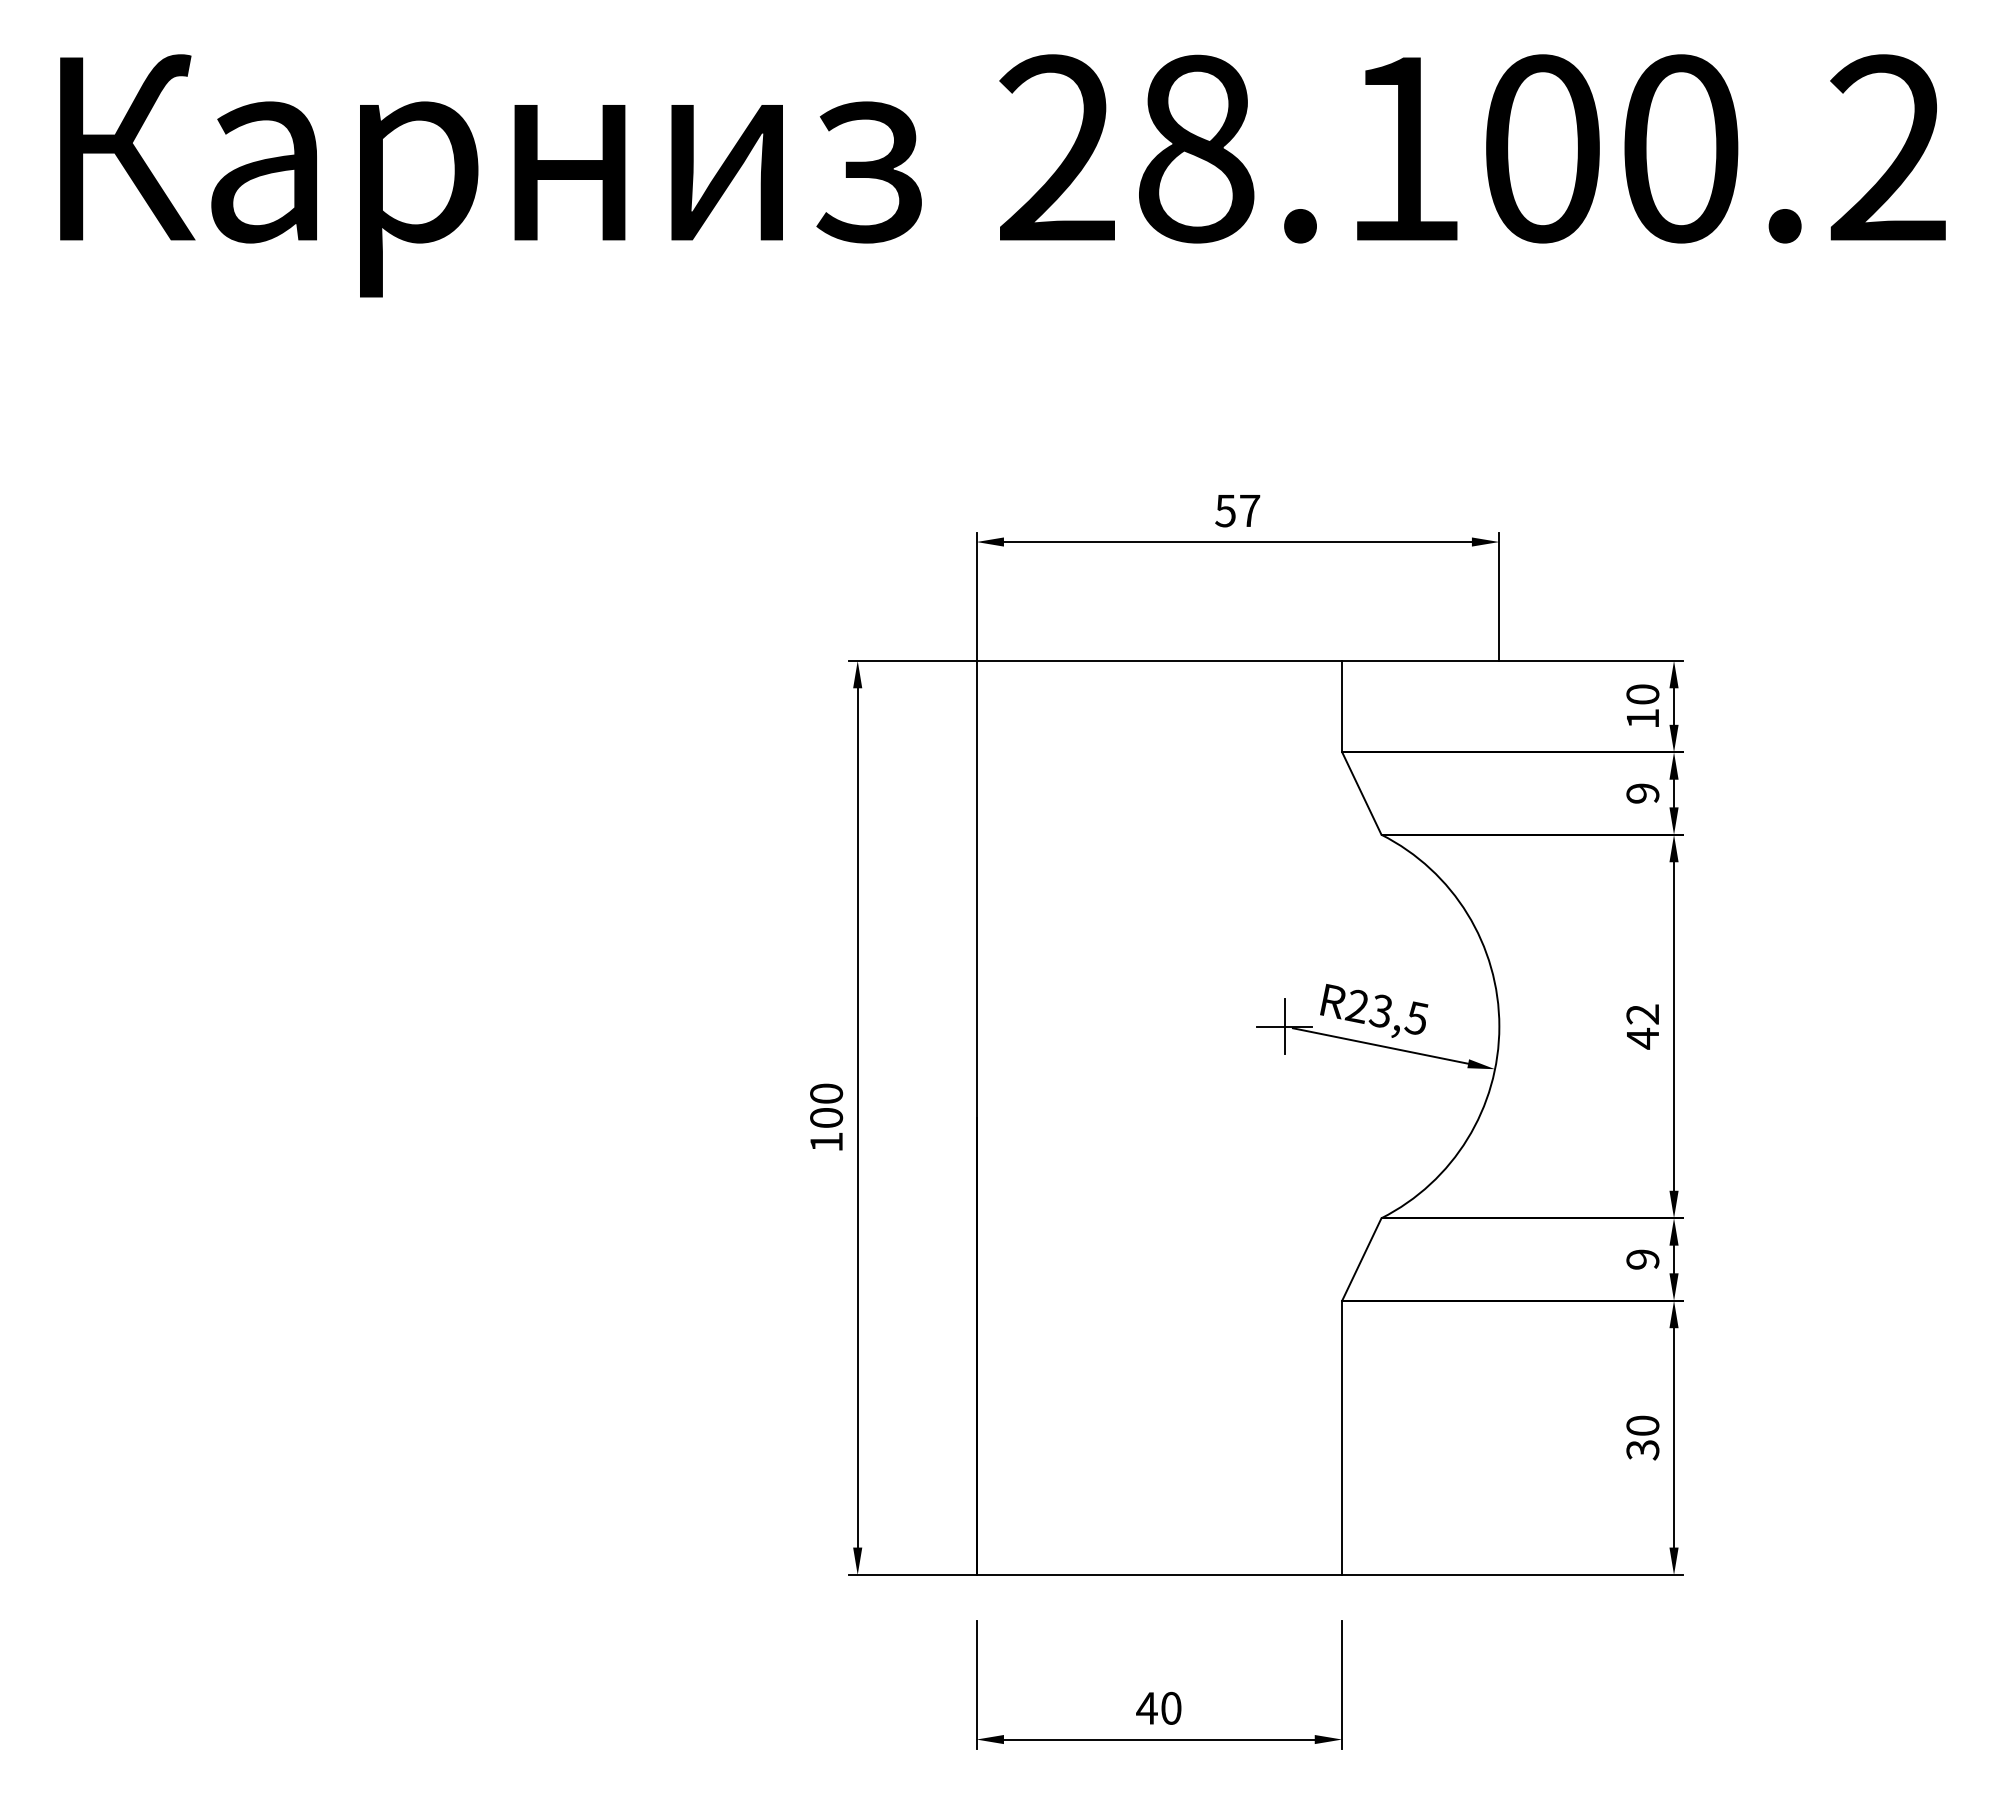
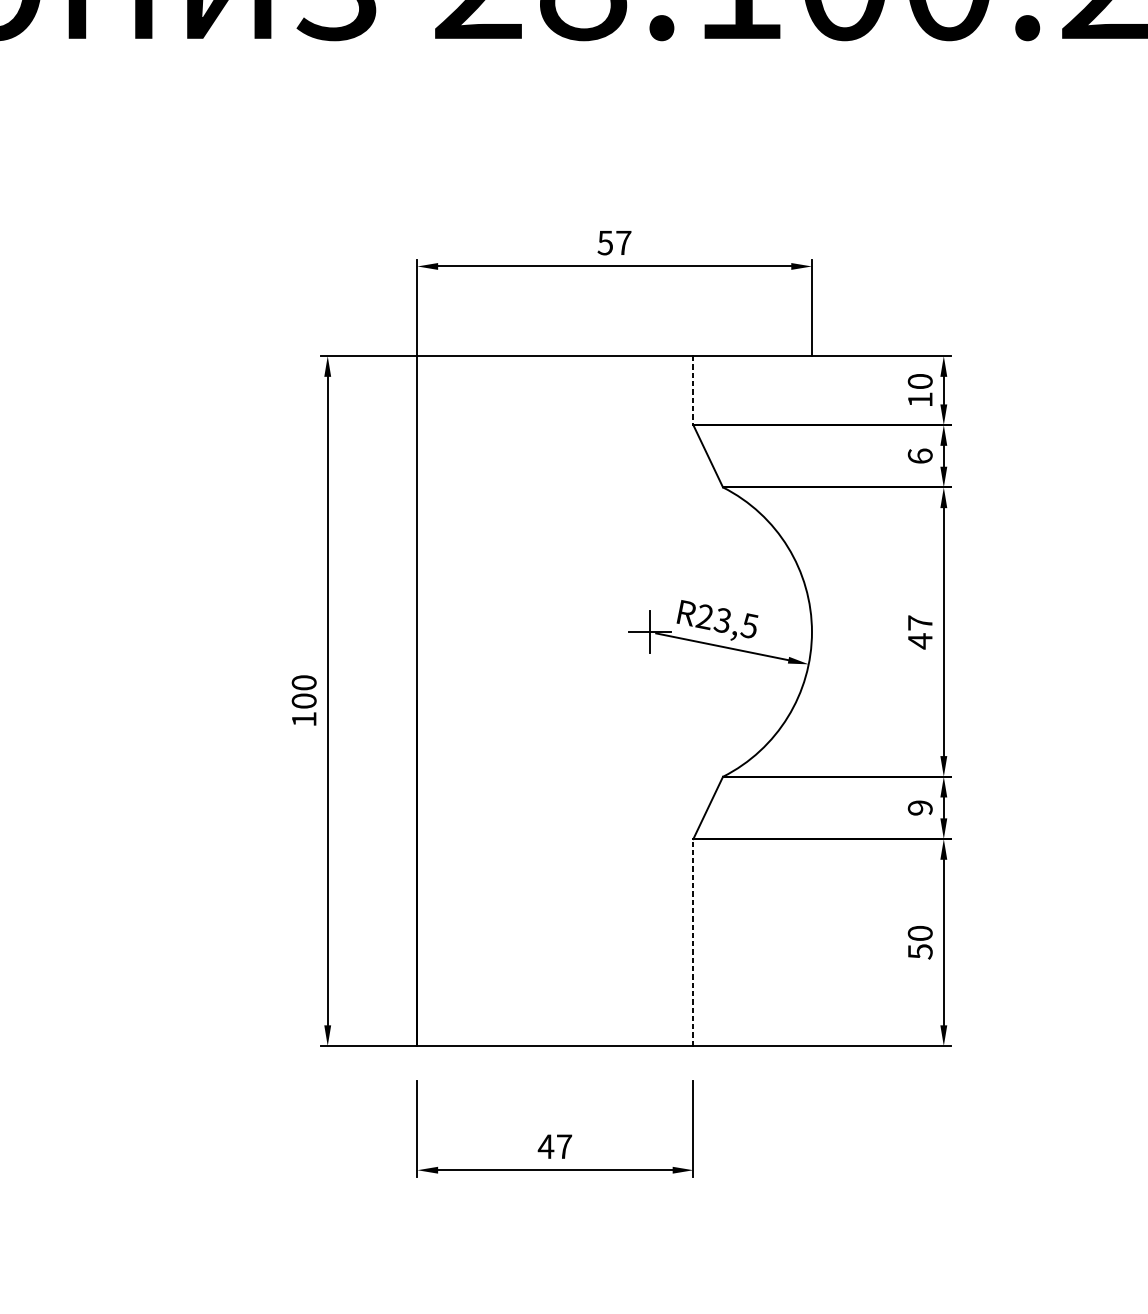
line: (1342, 706) -> (693, 390), solid -> dashed
text: (1642, 793) -> (920, 456), 9 -> 6
text: (1642, 1014) -> (920, 623), 42 -> 47
line: (1342, 1437) -> (693, 942), solid -> dashed
text: (1642, 1450) -> (920, 952), 30 -> 50
text: (1171, 1707) -> (564, 1146), 40 -> 47

